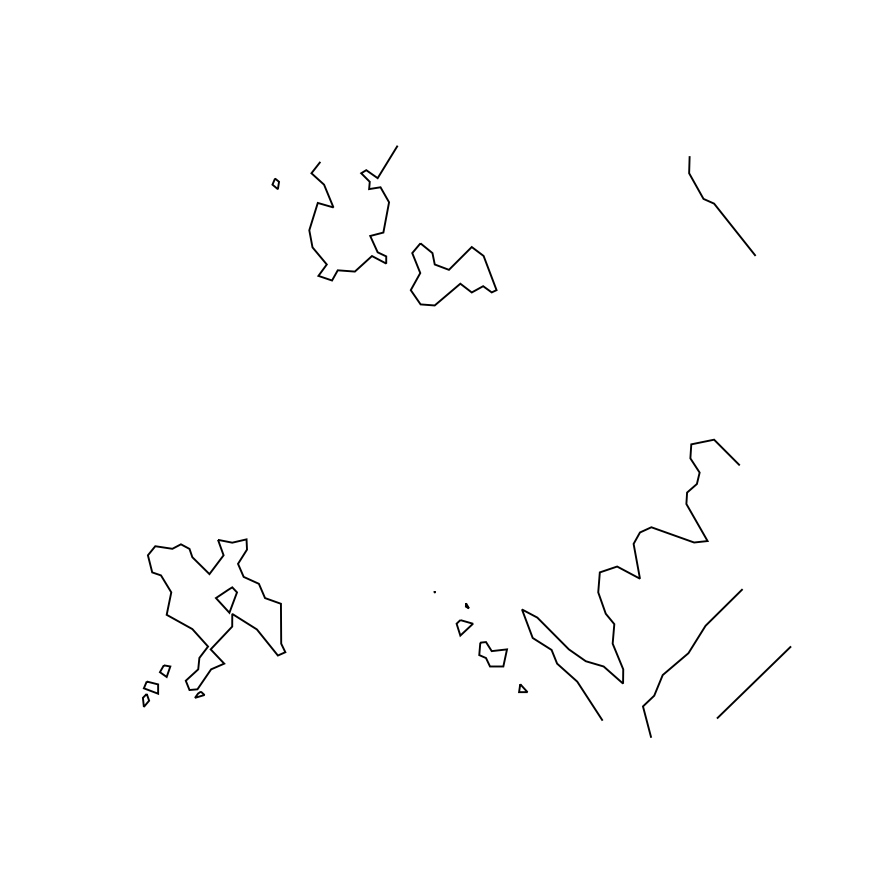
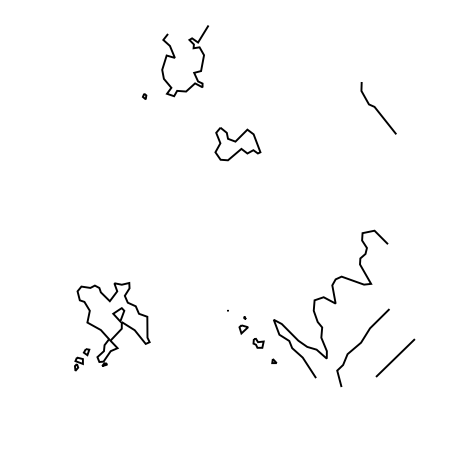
curve: (334, 206) -> (175, 57), moved
part: (492, 654) -> (258, 343), size x0.7

